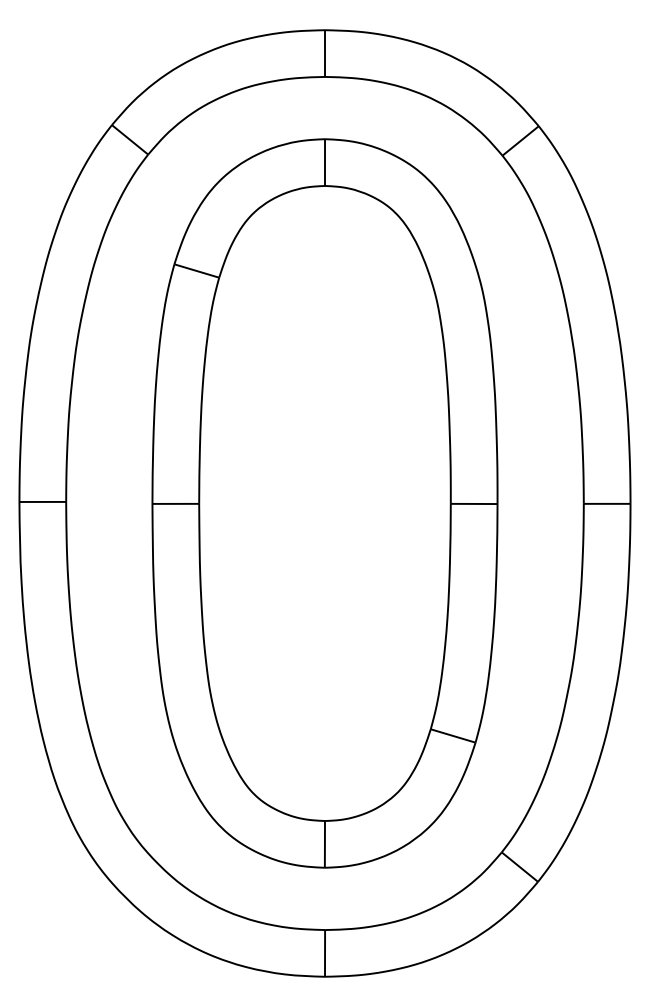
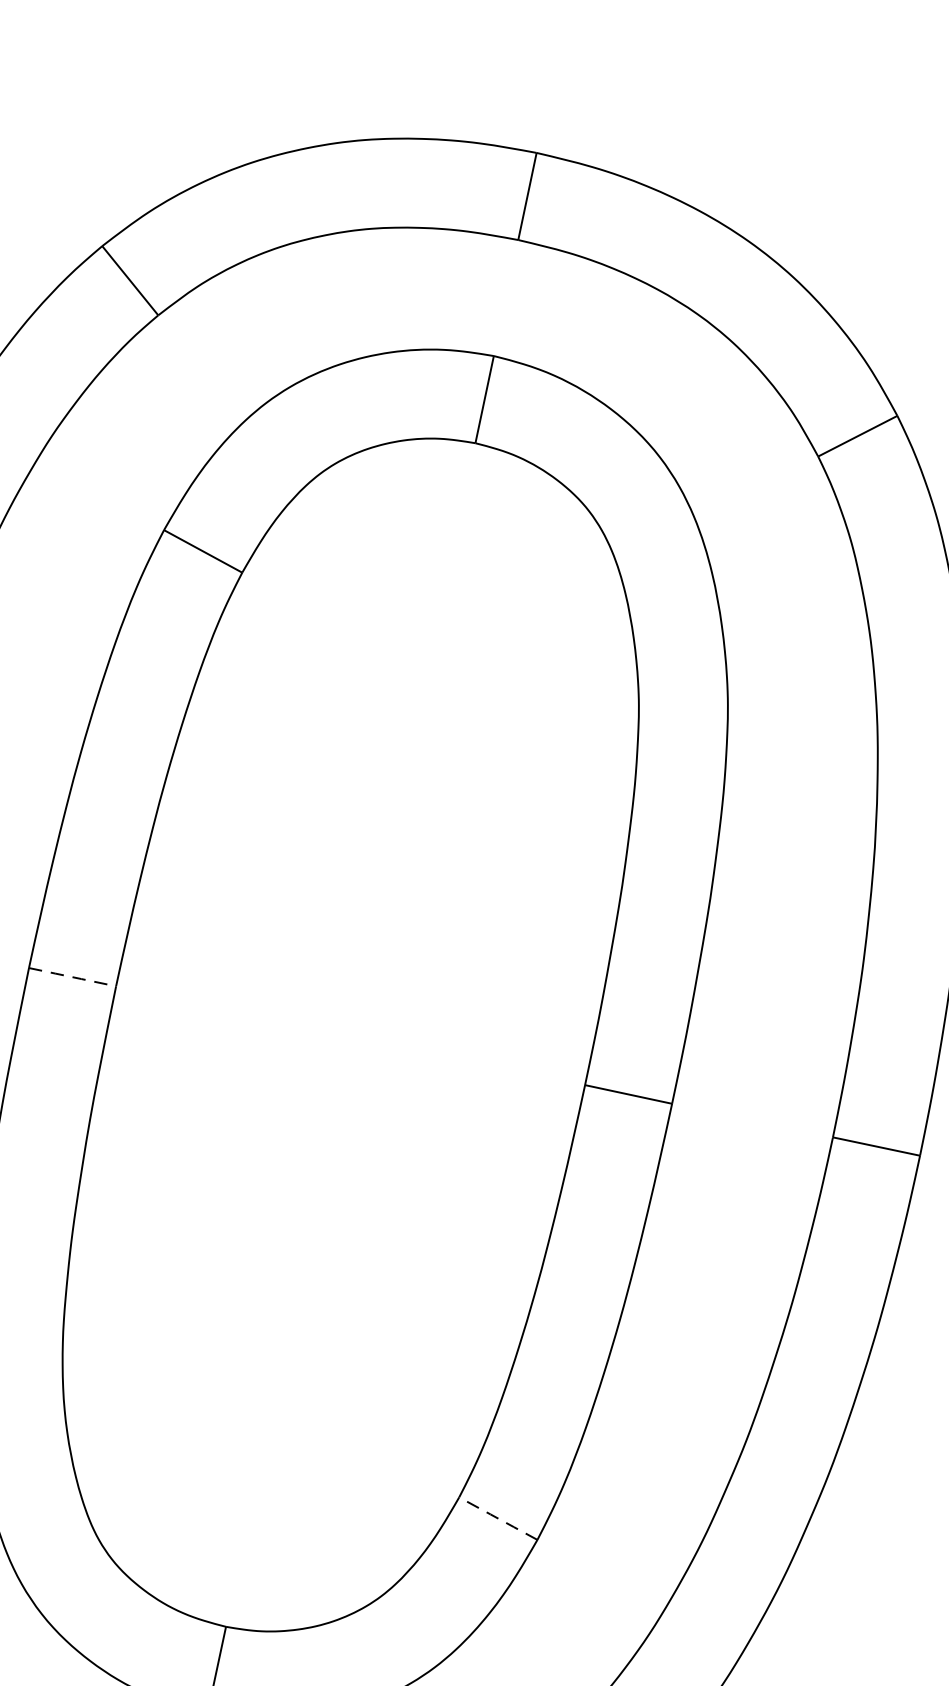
line: (175, 503) -> (72, 976), solid -> dashed
line: (453, 735) -> (499, 1517), solid -> dashed

